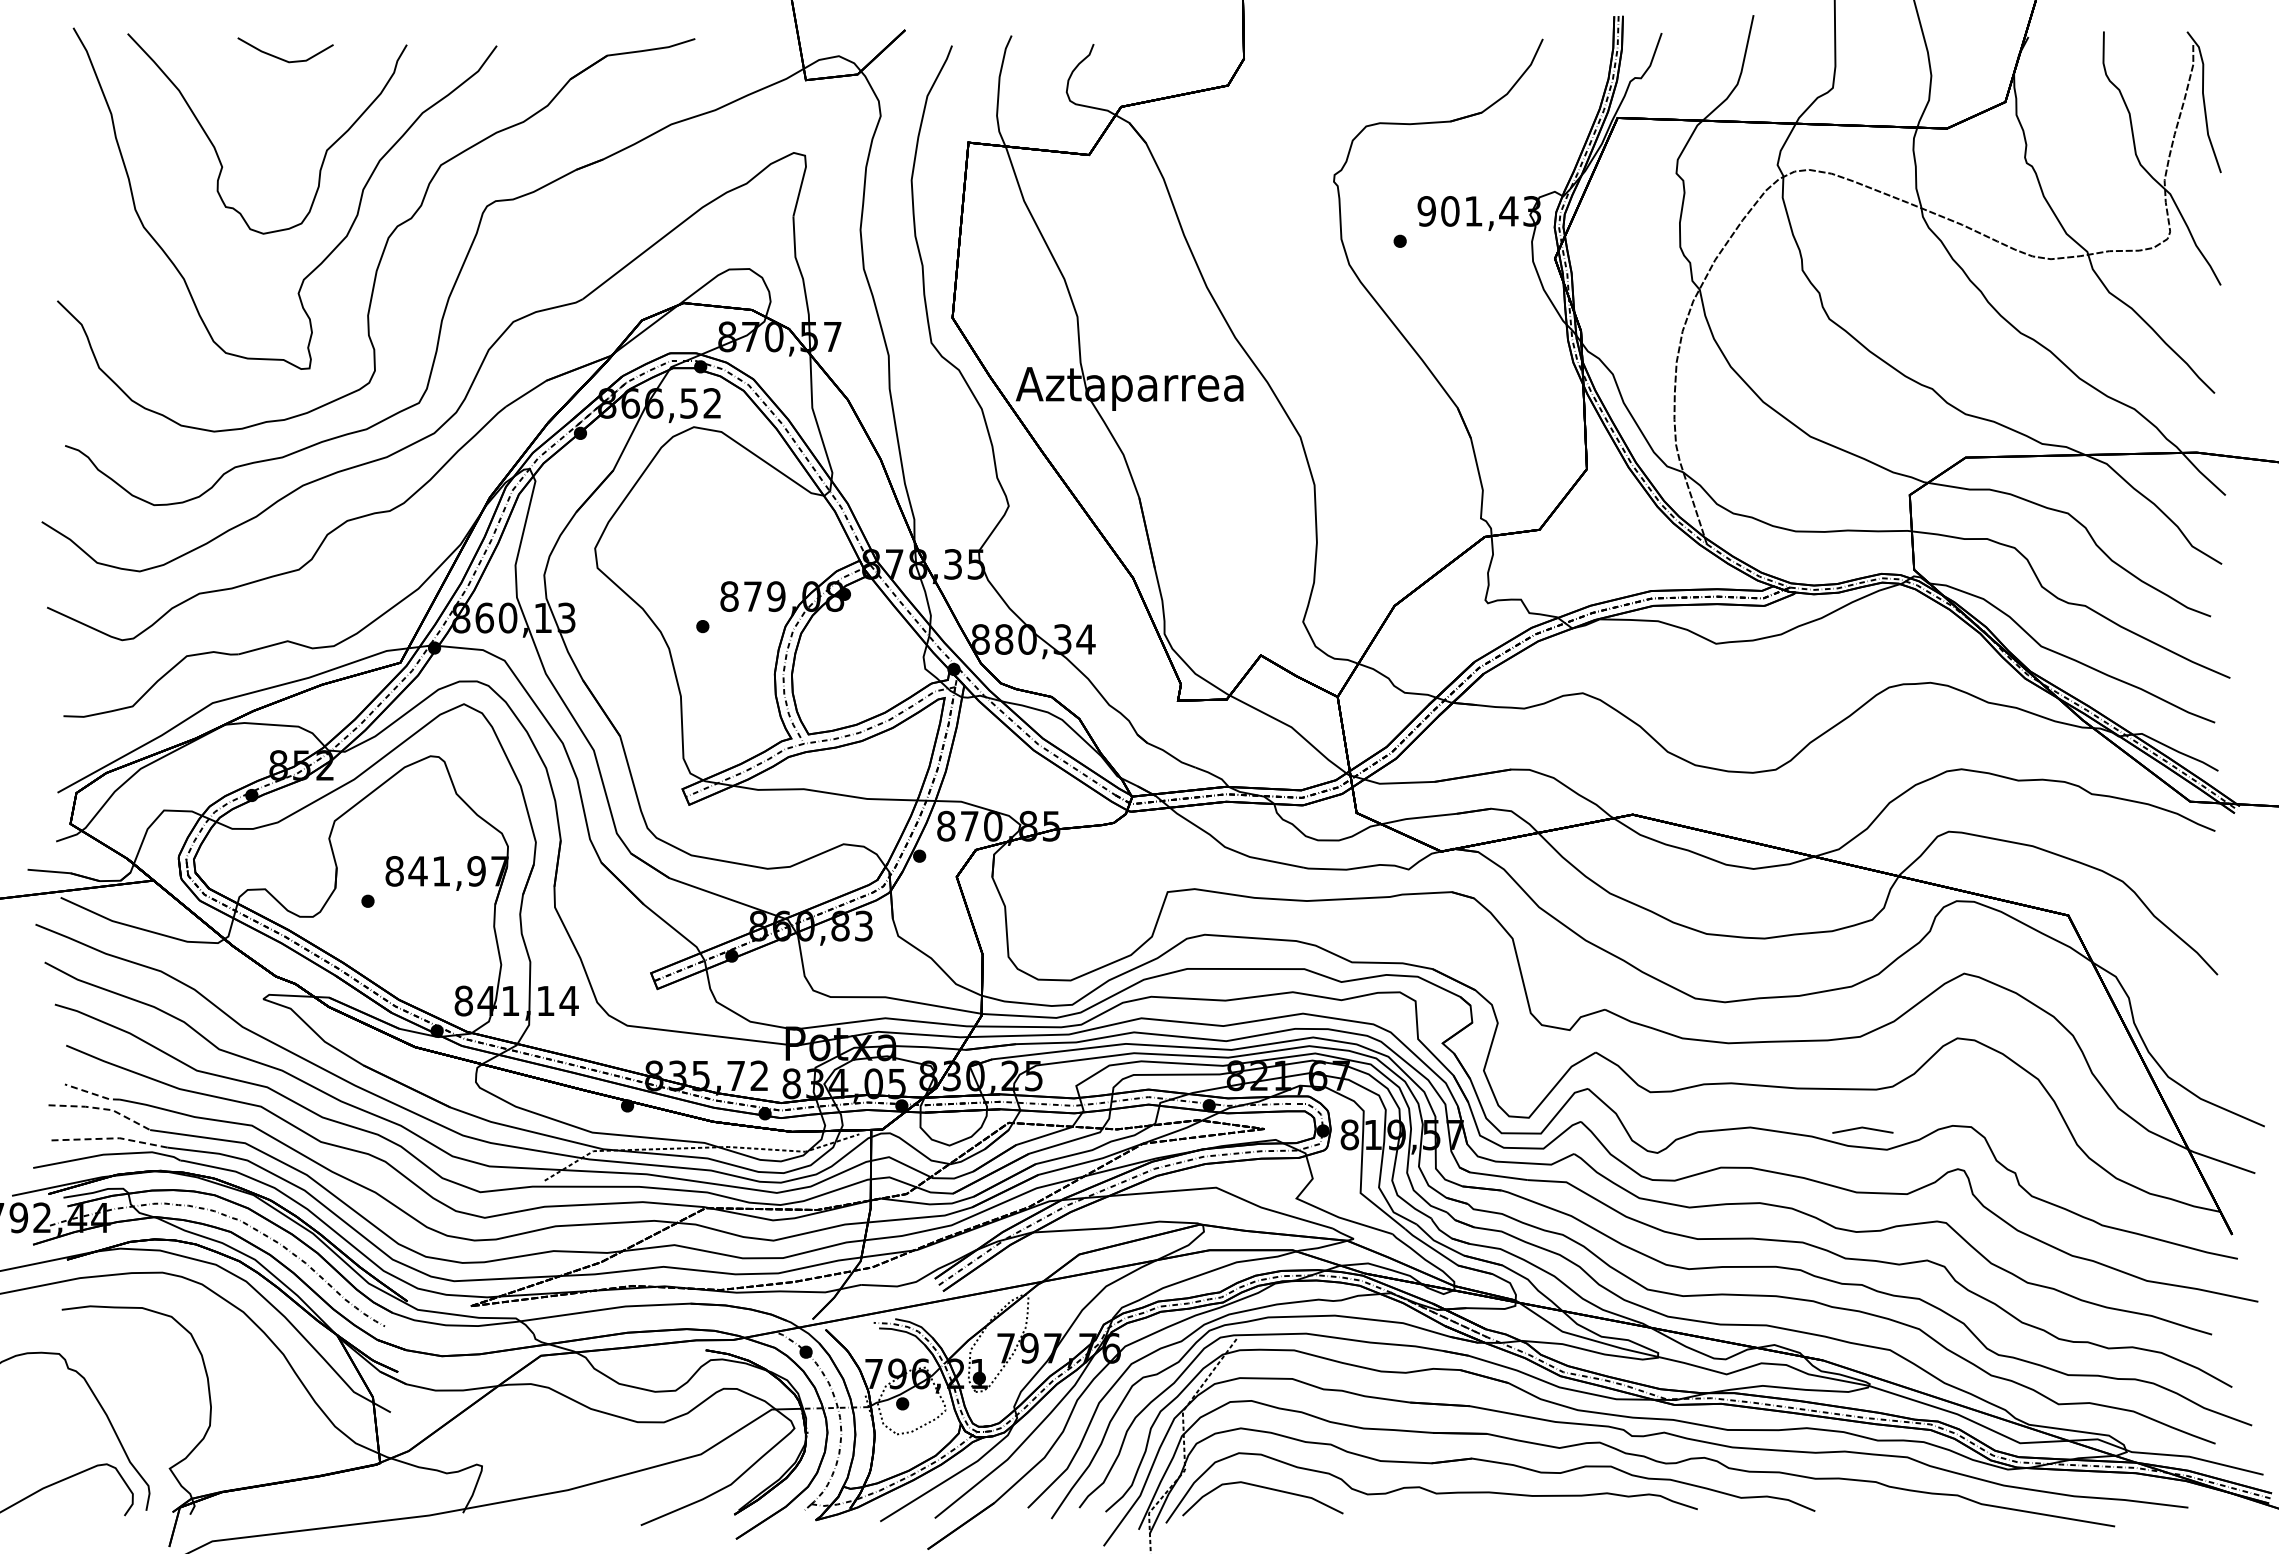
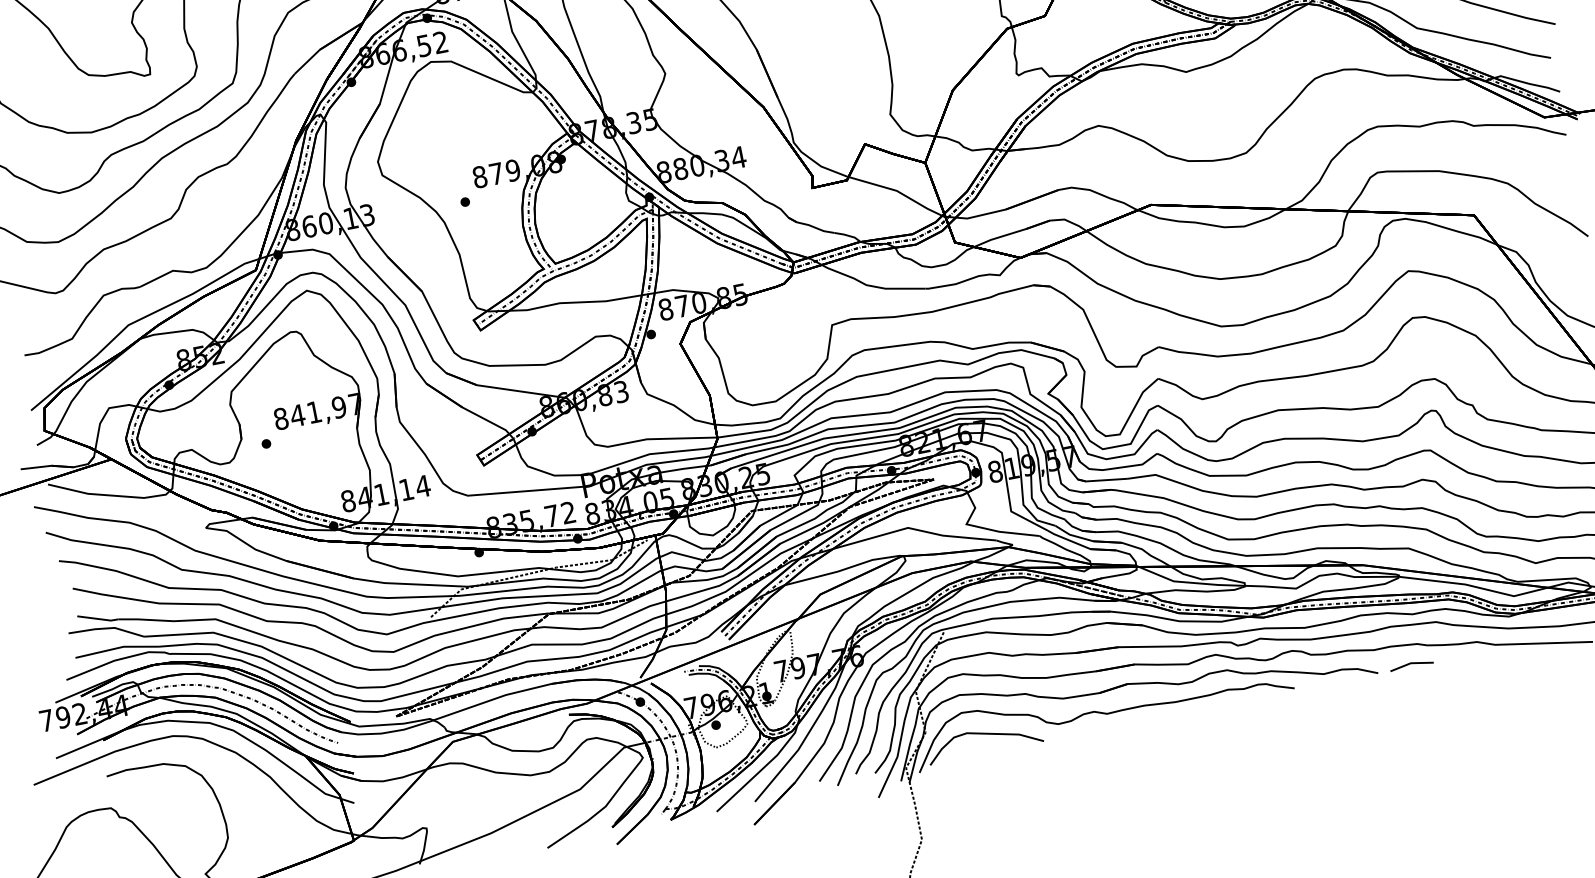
line: (92, 1093) -> (98, 618), dashed -> solid
line: (102, 1108) -> (107, 628), dashed -> solid
line: (1862, 1128) -> (1411, 663), moved
line: (109, 1138) -> (116, 648), dashed -> solid

